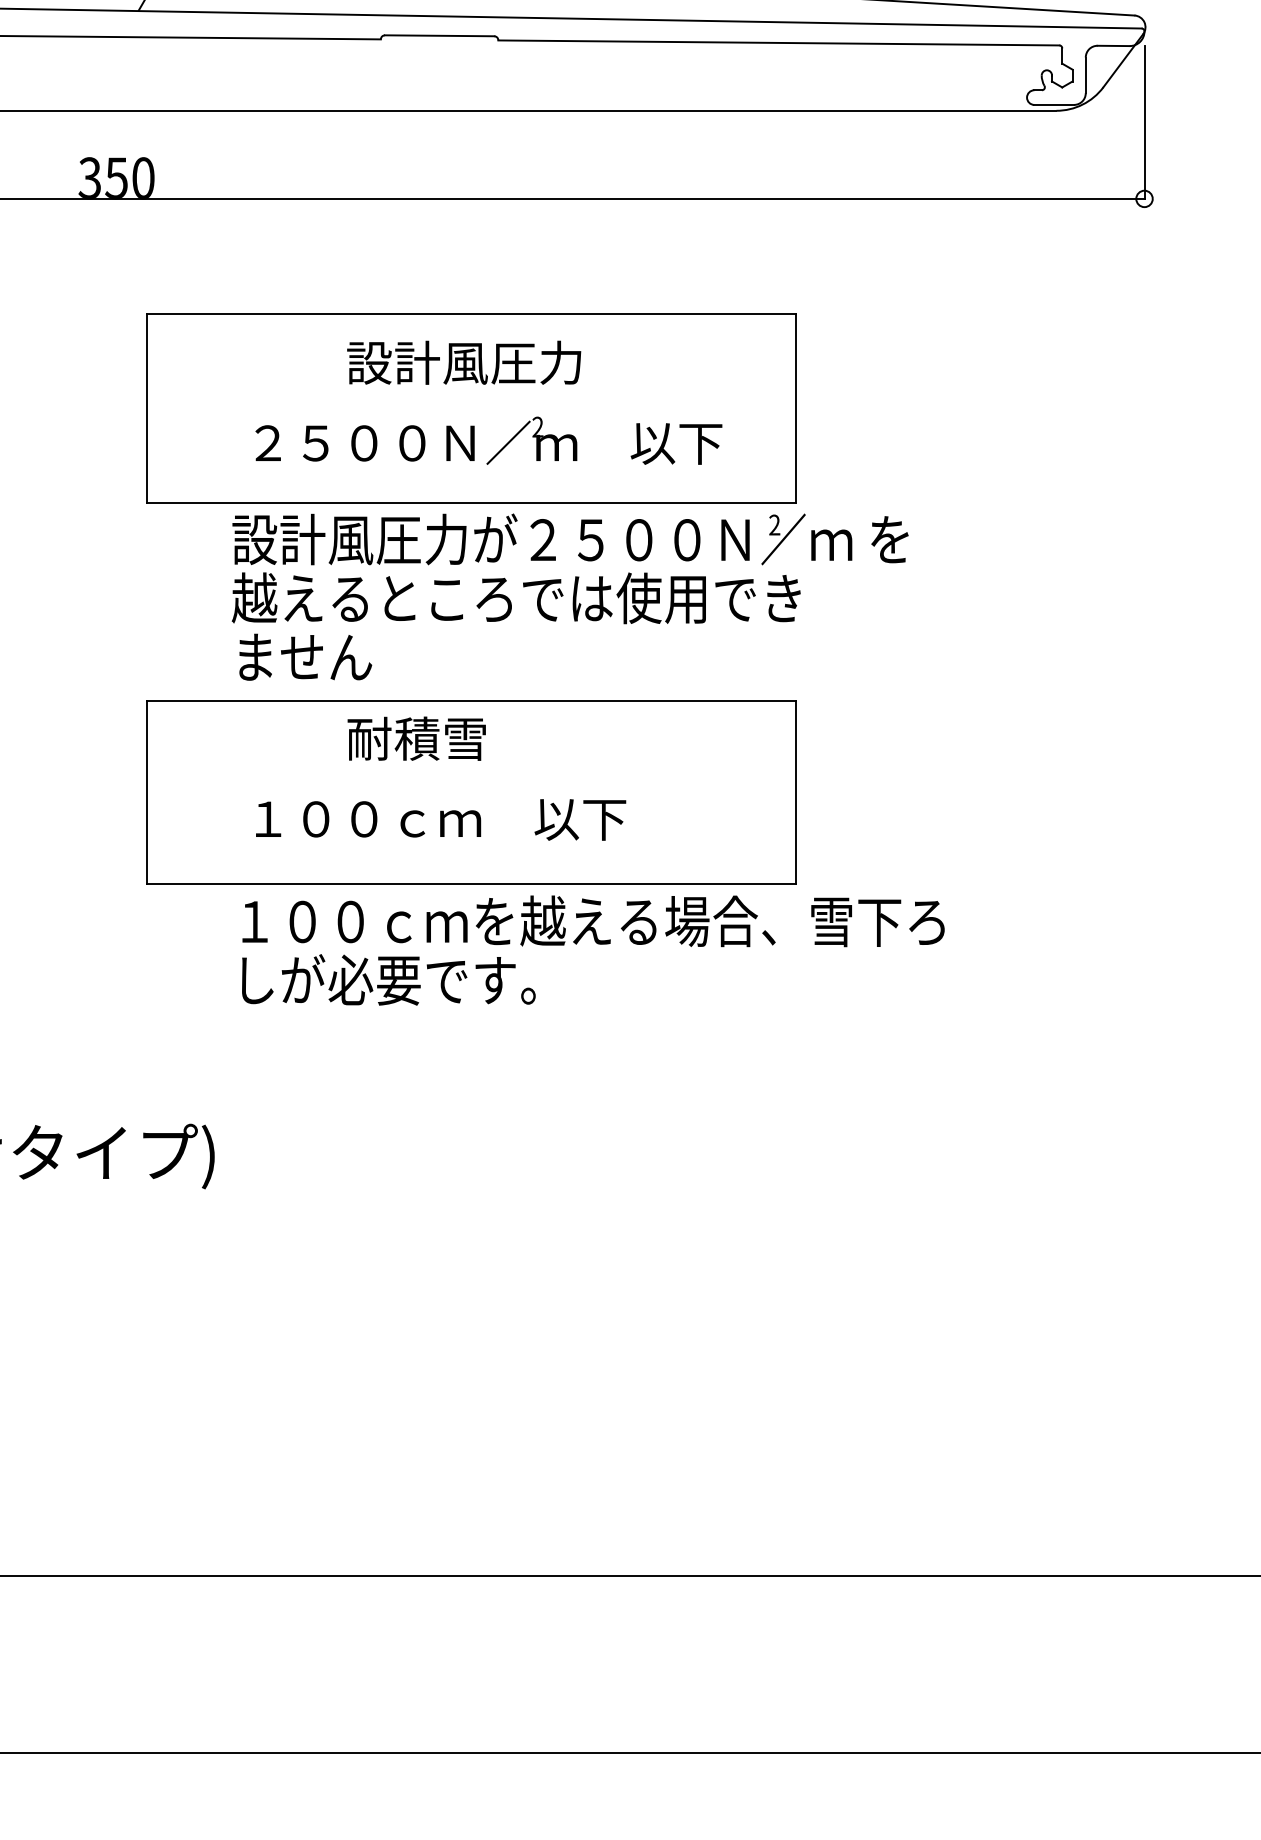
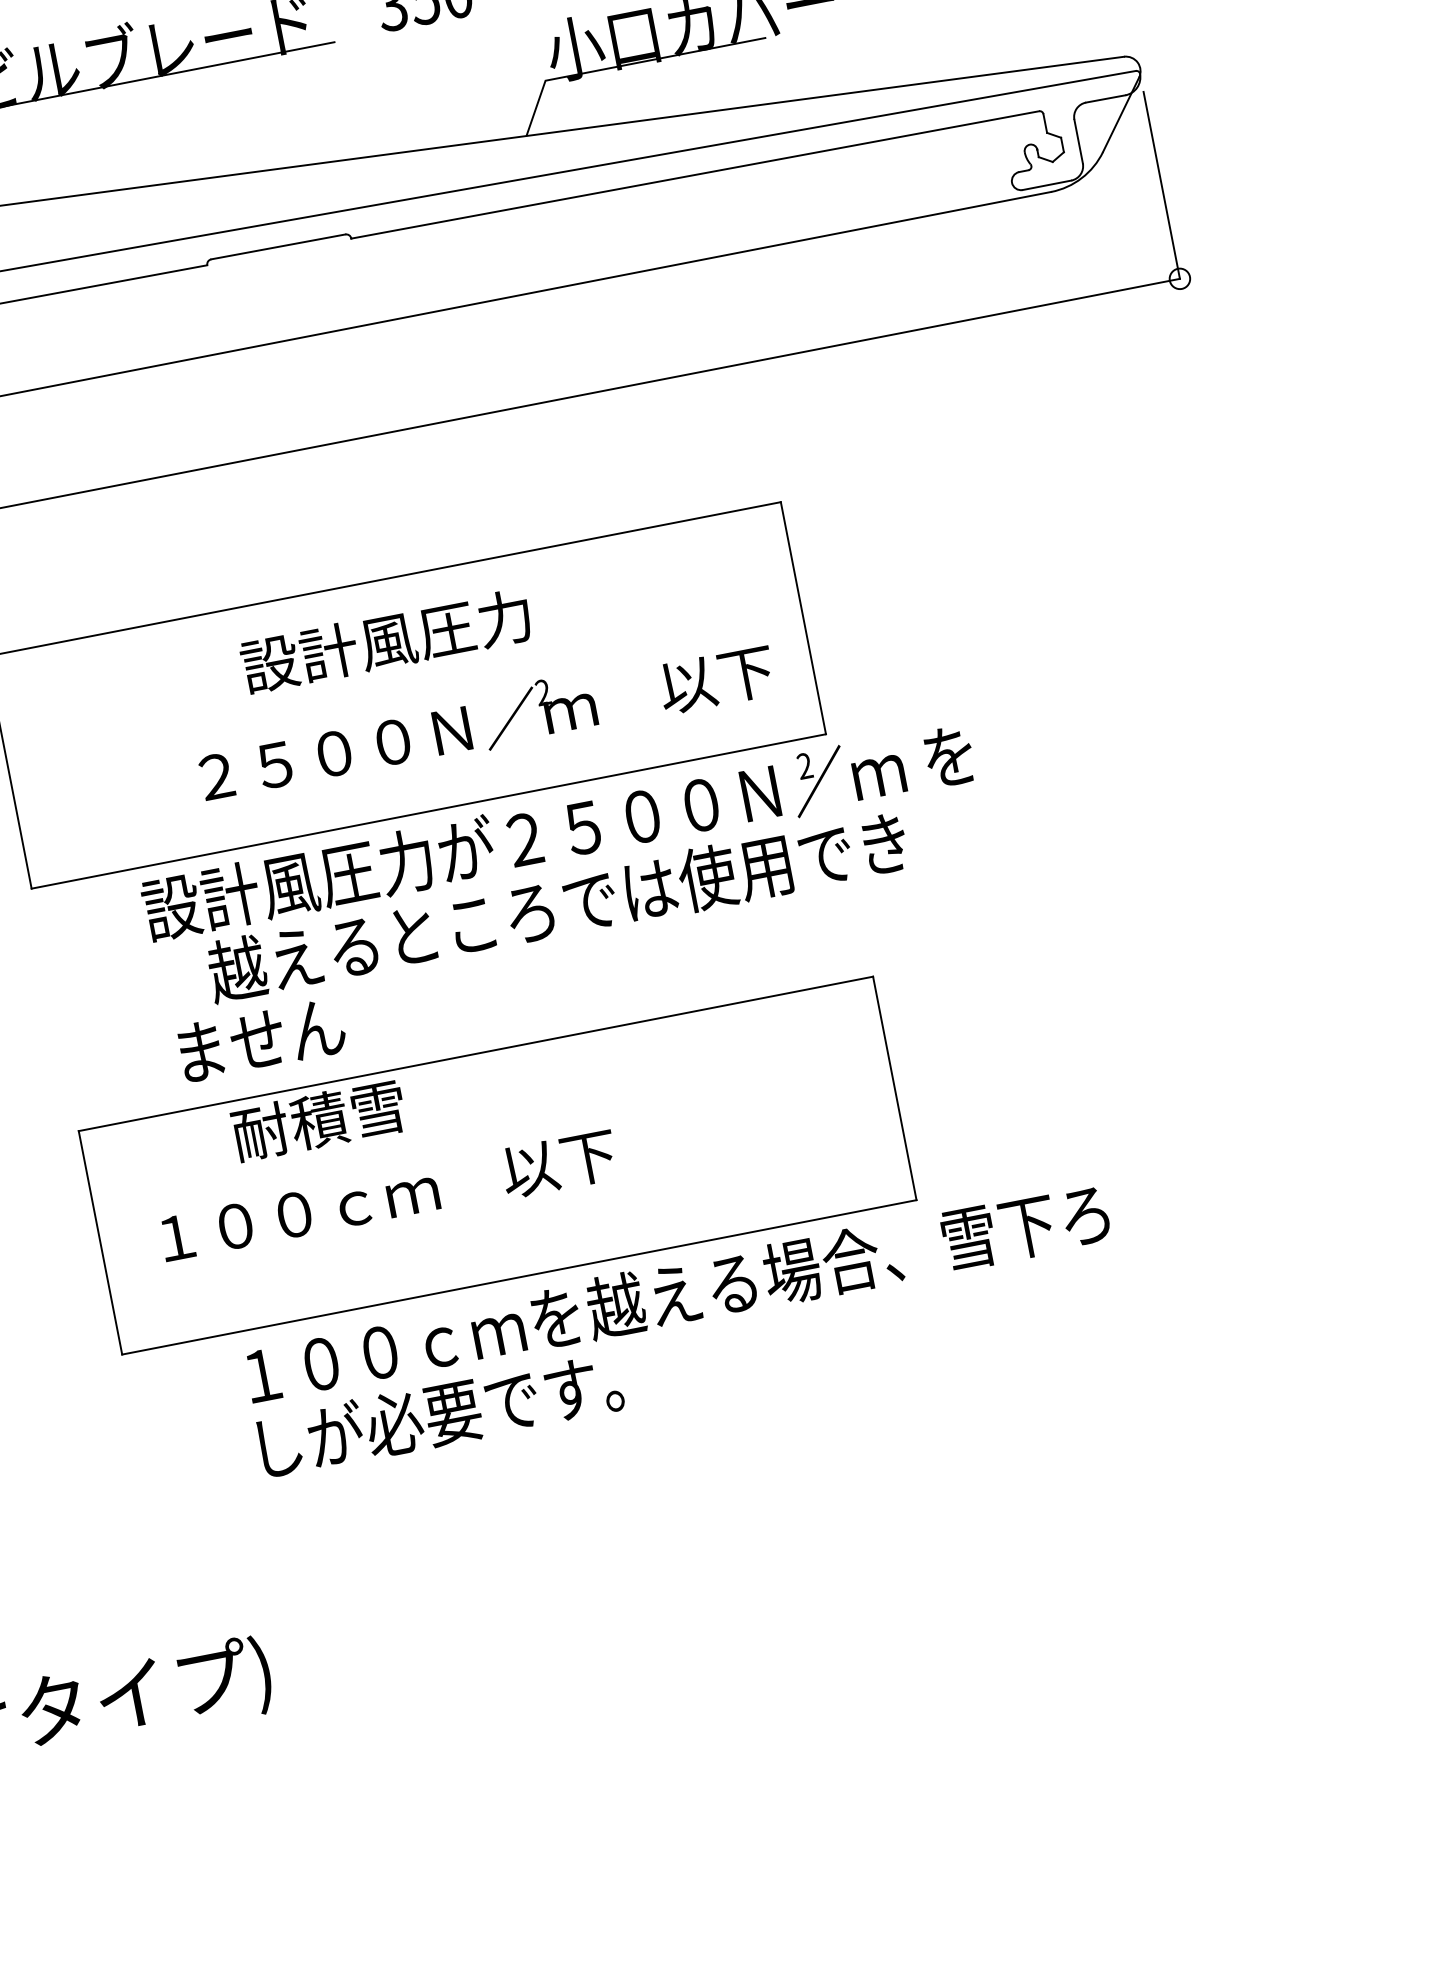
text: (488, 440) -> (485, 720), moved
text: (515, 598) -> (556, 907), moved
text: (416, 738) -> (318, 1120), moved
text: (441, 819) -> (389, 1196), moved

